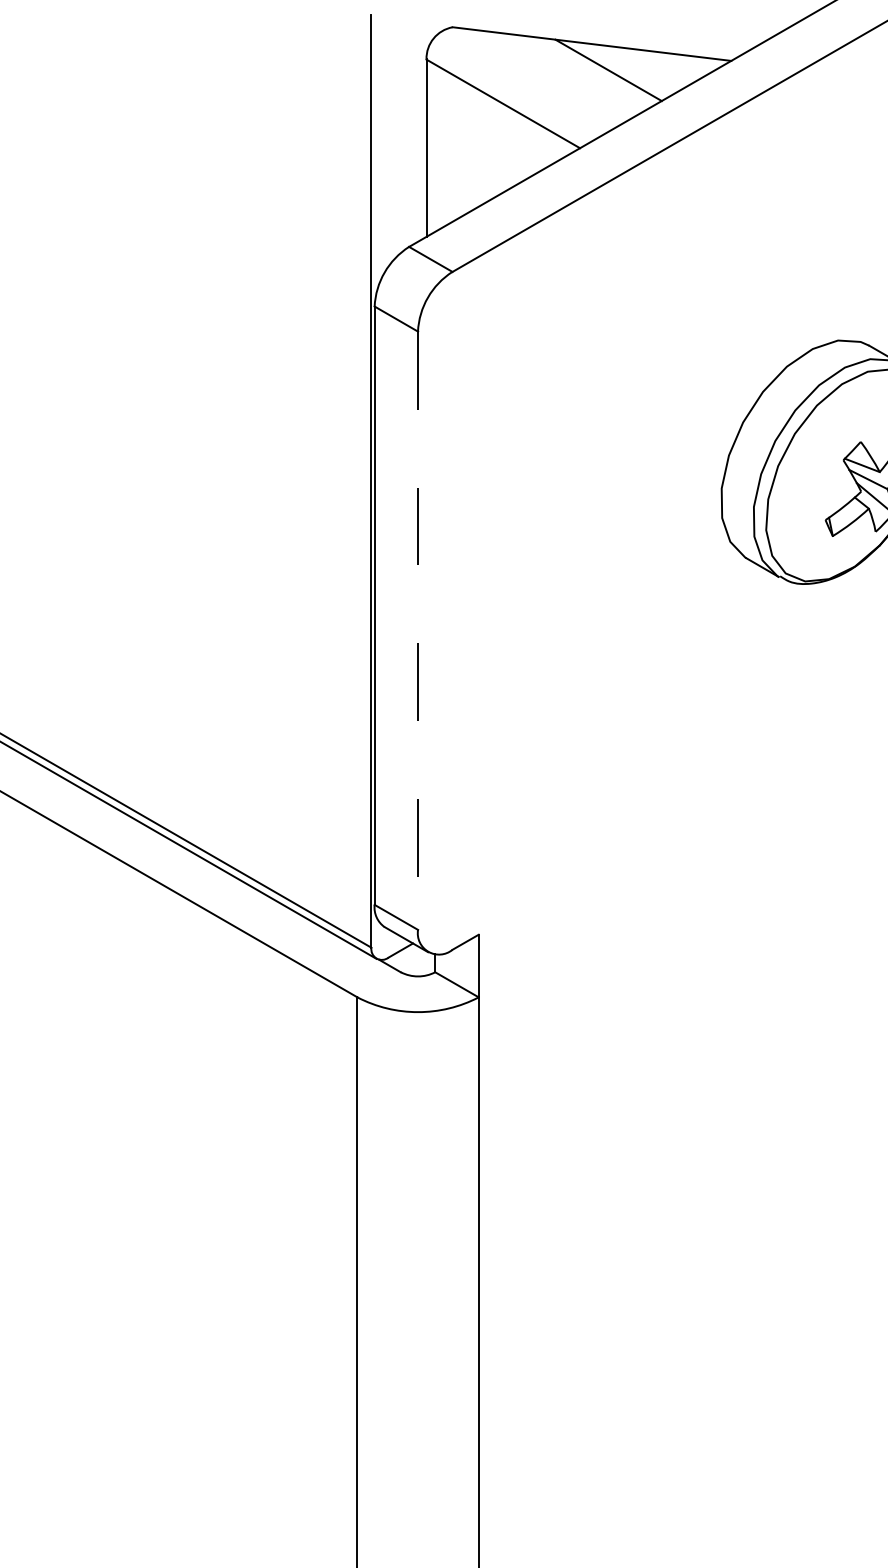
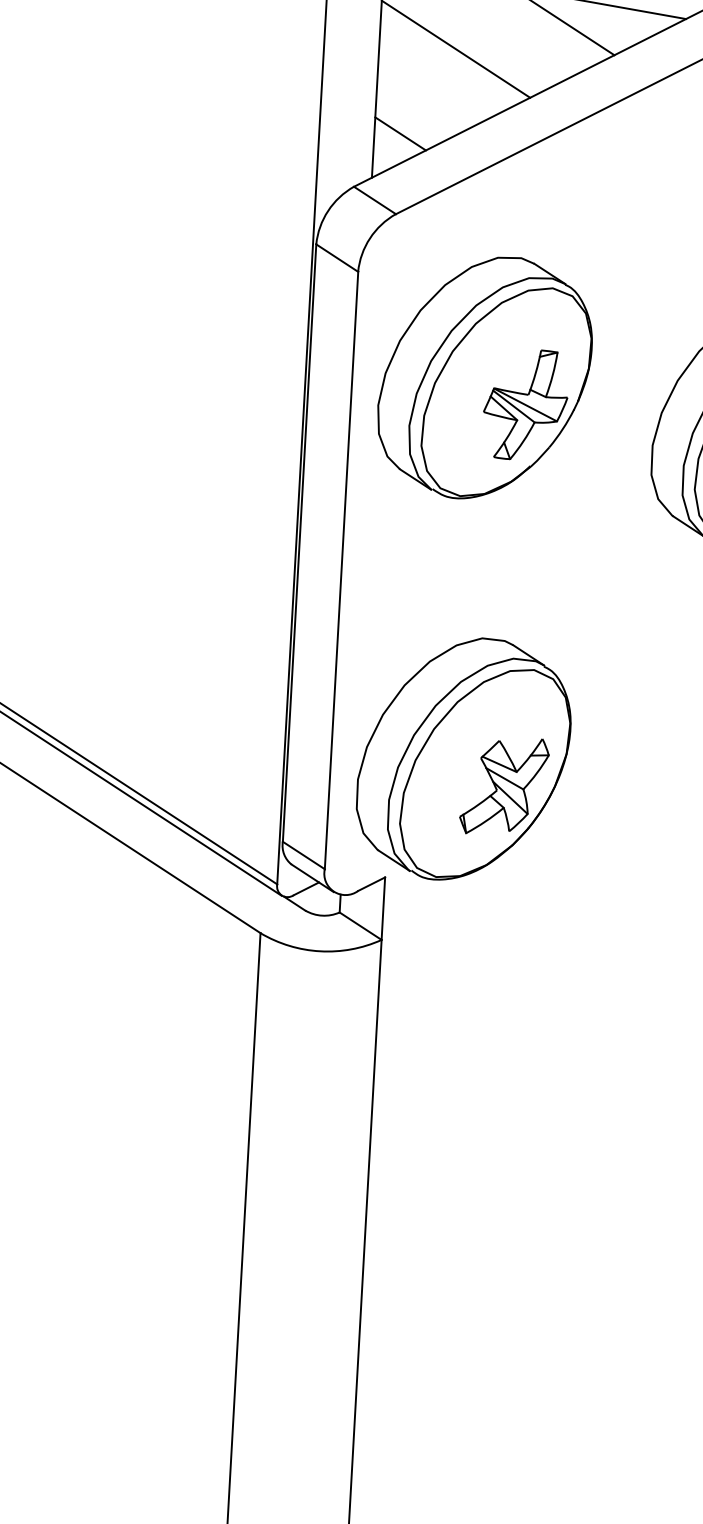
line: (452, 191) -> (400, 133), added
part: (550, 430) -> (484, 377), added
line: (418, 631) -> (341, 571), dashed -> solid
part: (550, 811) -> (463, 758), added

